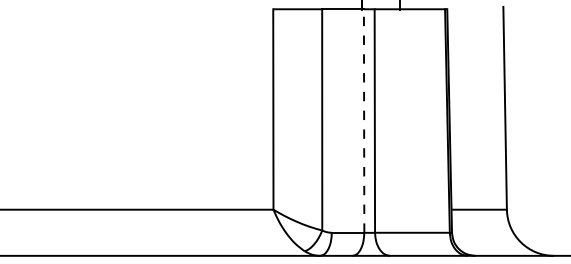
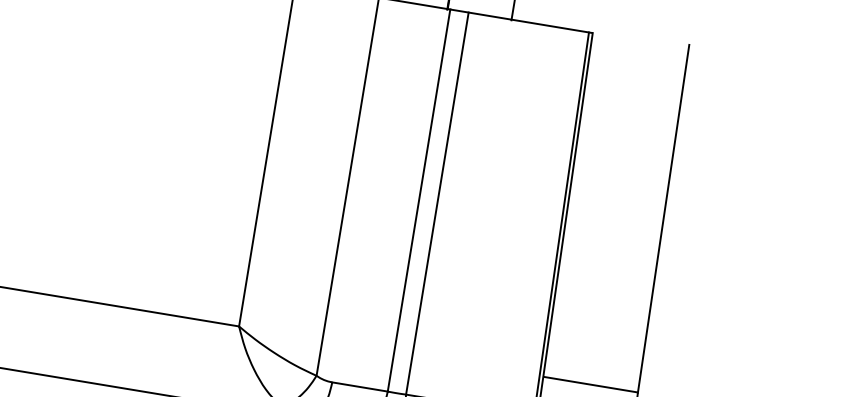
line: (364, 121) -> (419, 201), dashed -> solid

